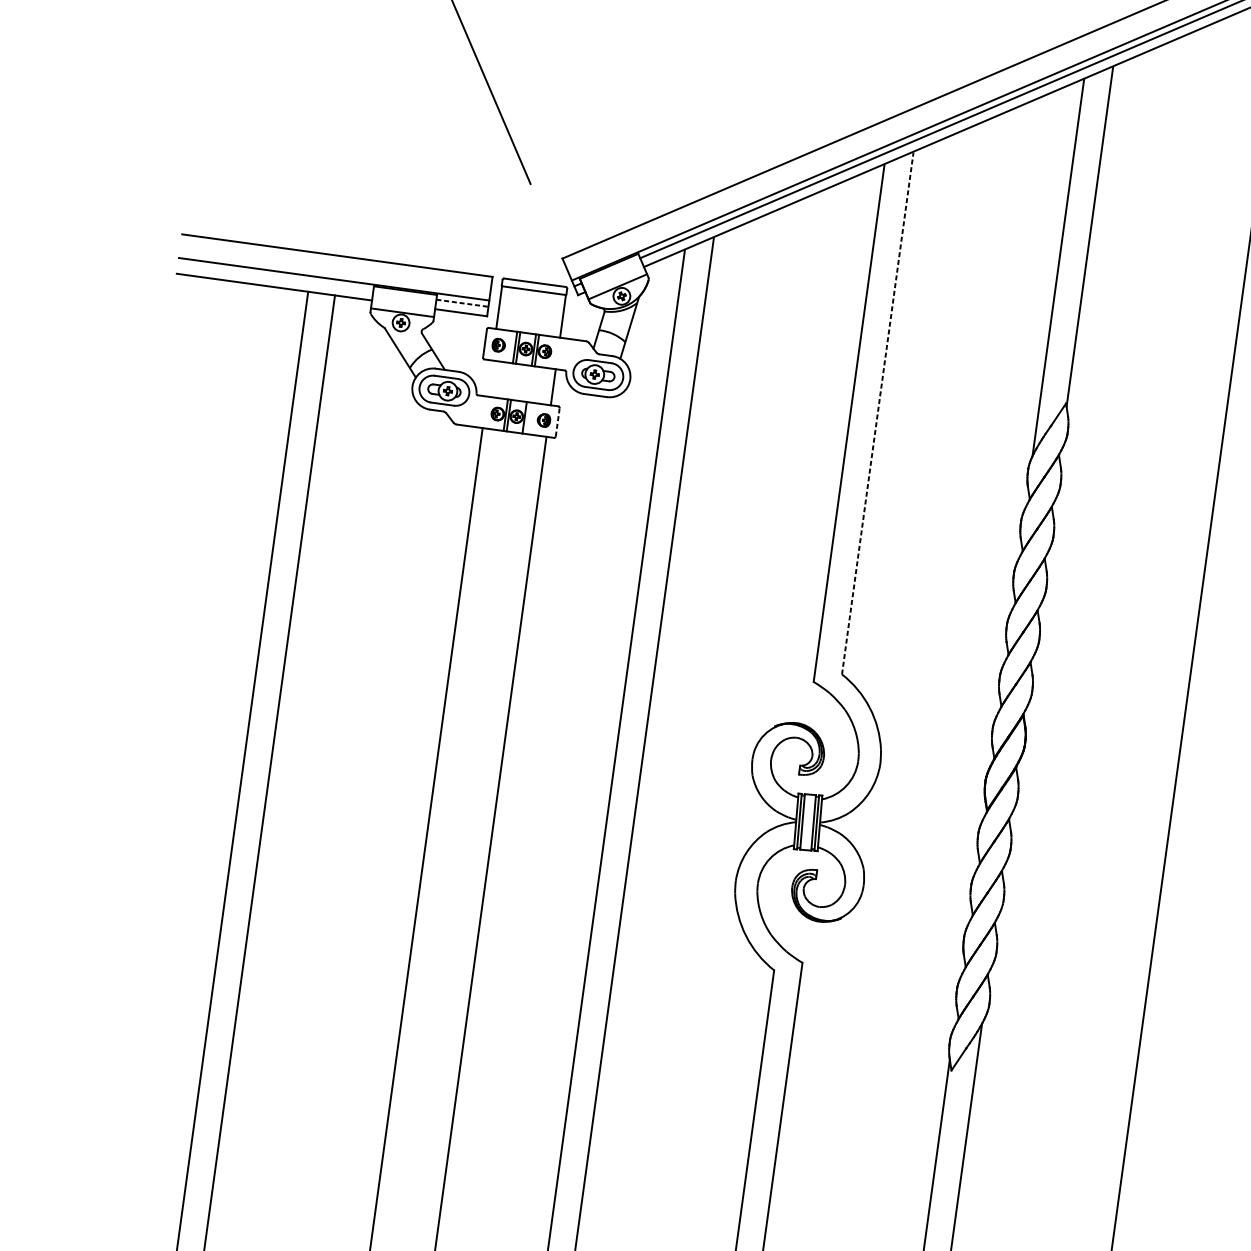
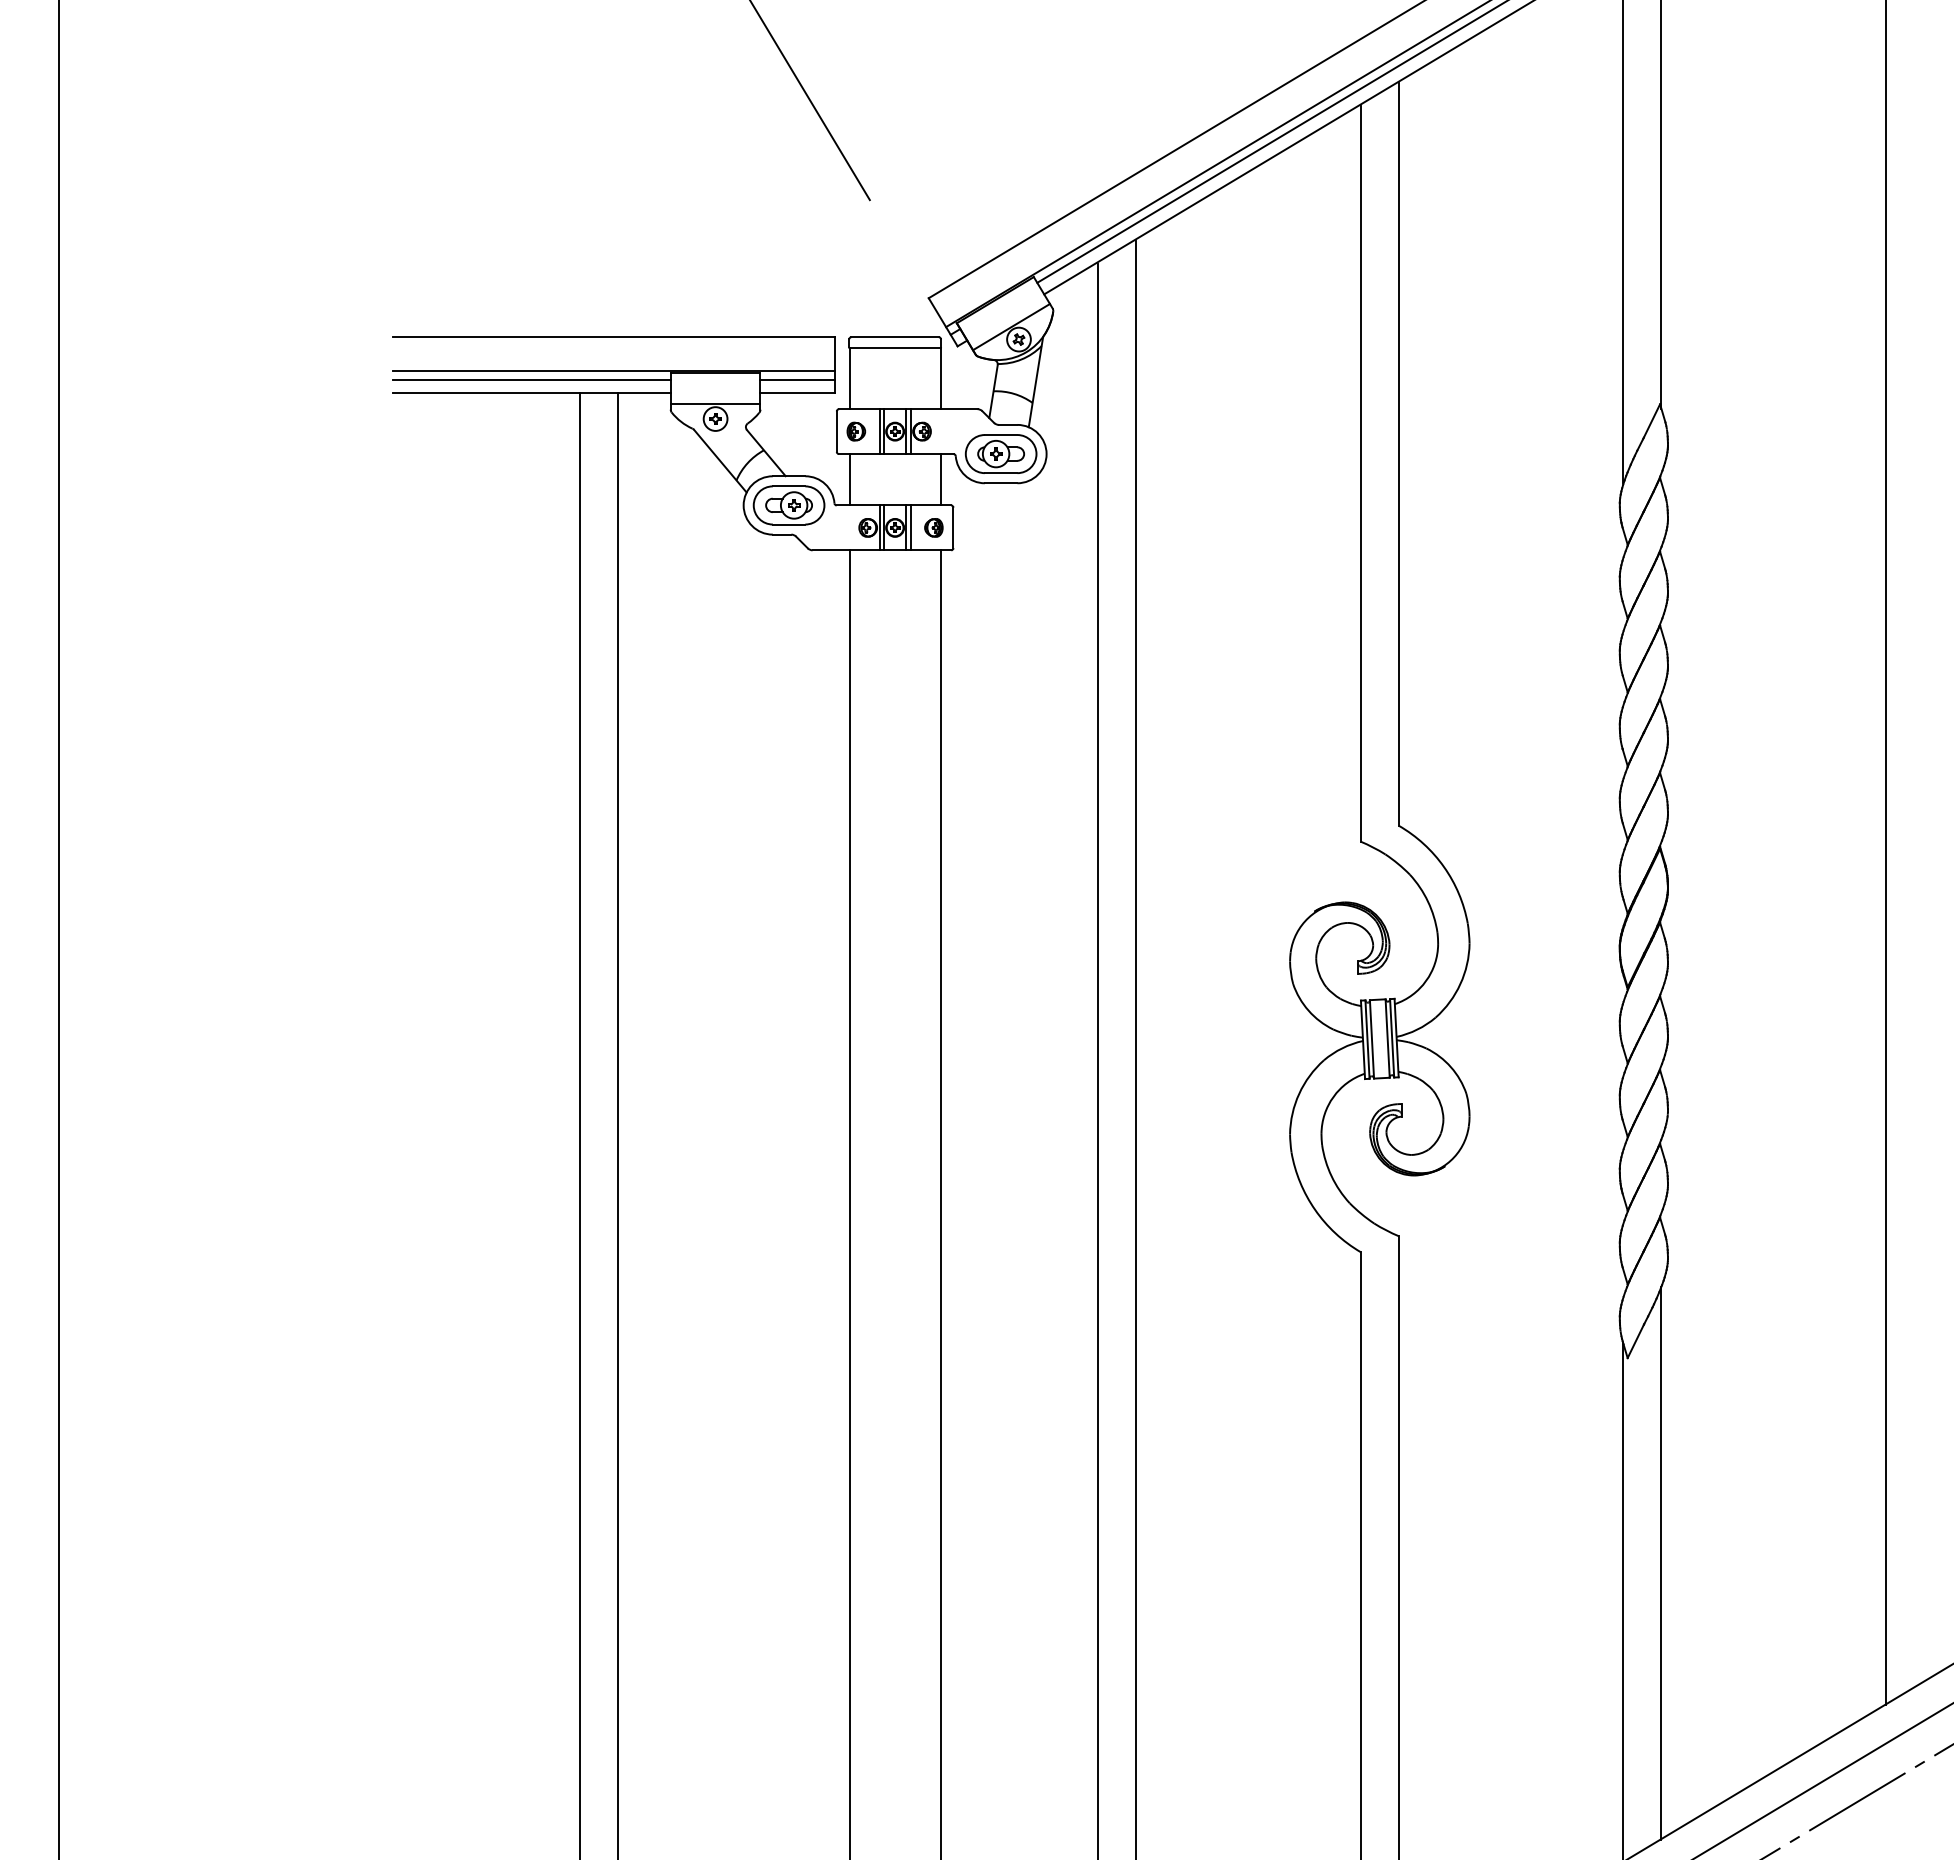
line: (275, 277) -> (531, 379), added
line: (463, 303) -> (798, 379), dashed -> solid
line: (489, 378) -> (849, 479), added
line: (877, 412) -> (1398, 453), dashed -> solid
line: (527, 417) -> (910, 527), added
line: (557, 422) -> (953, 527), dashed -> solid

